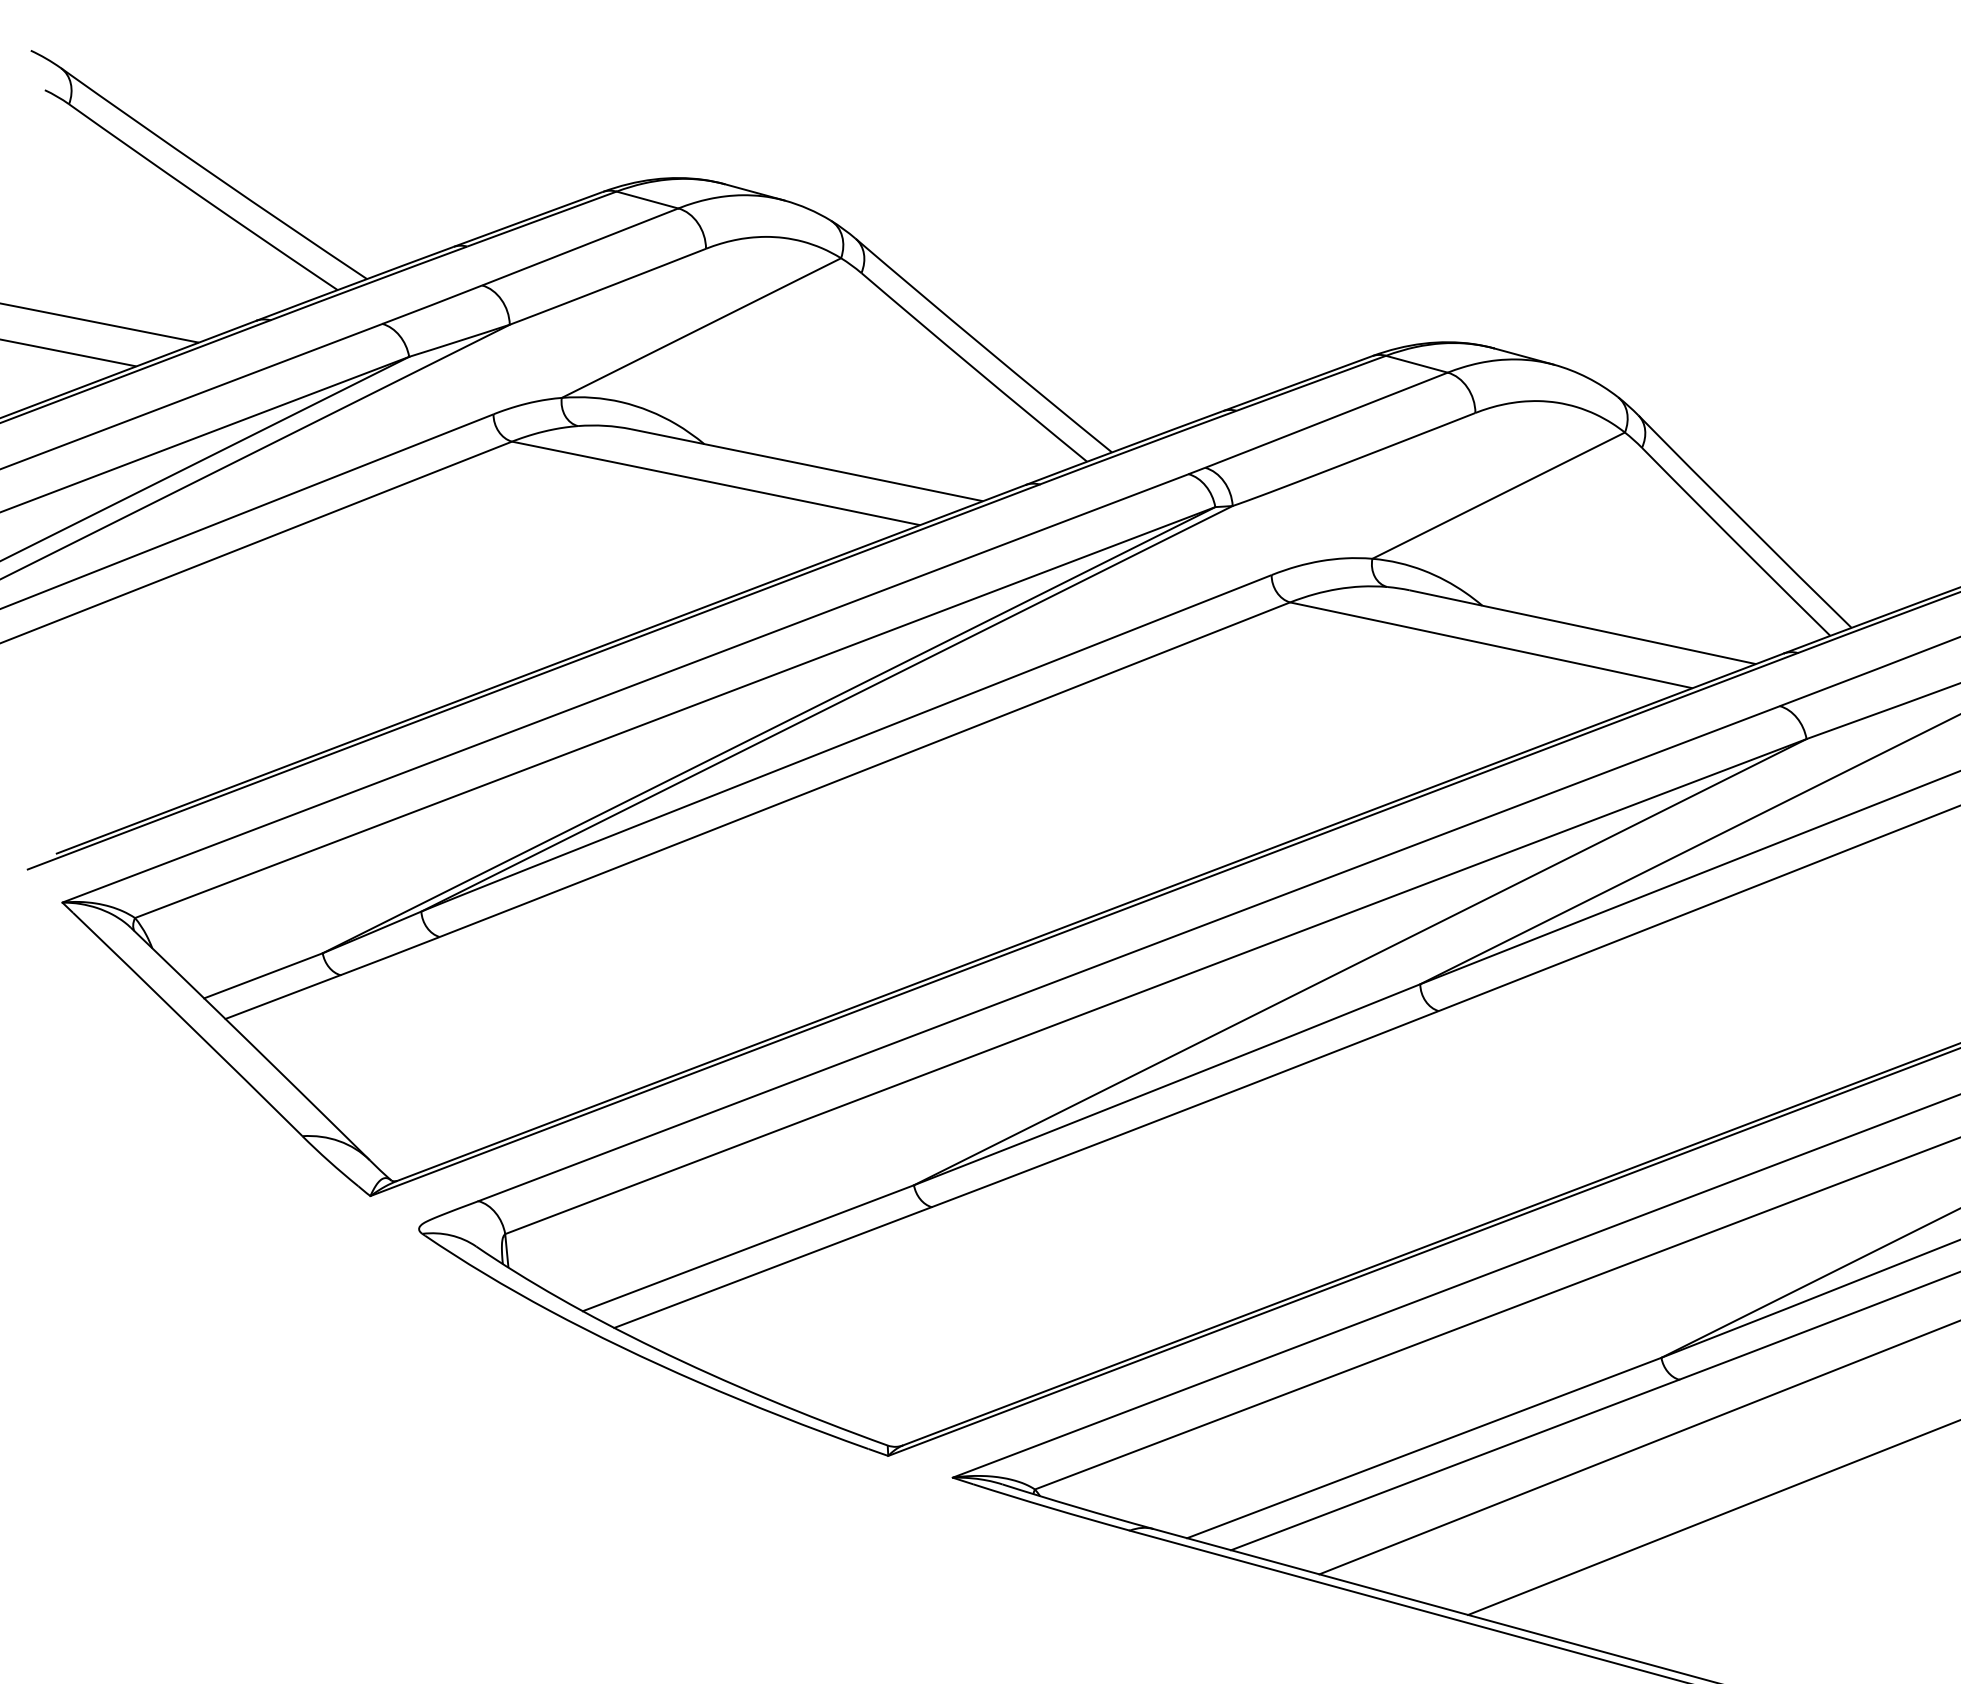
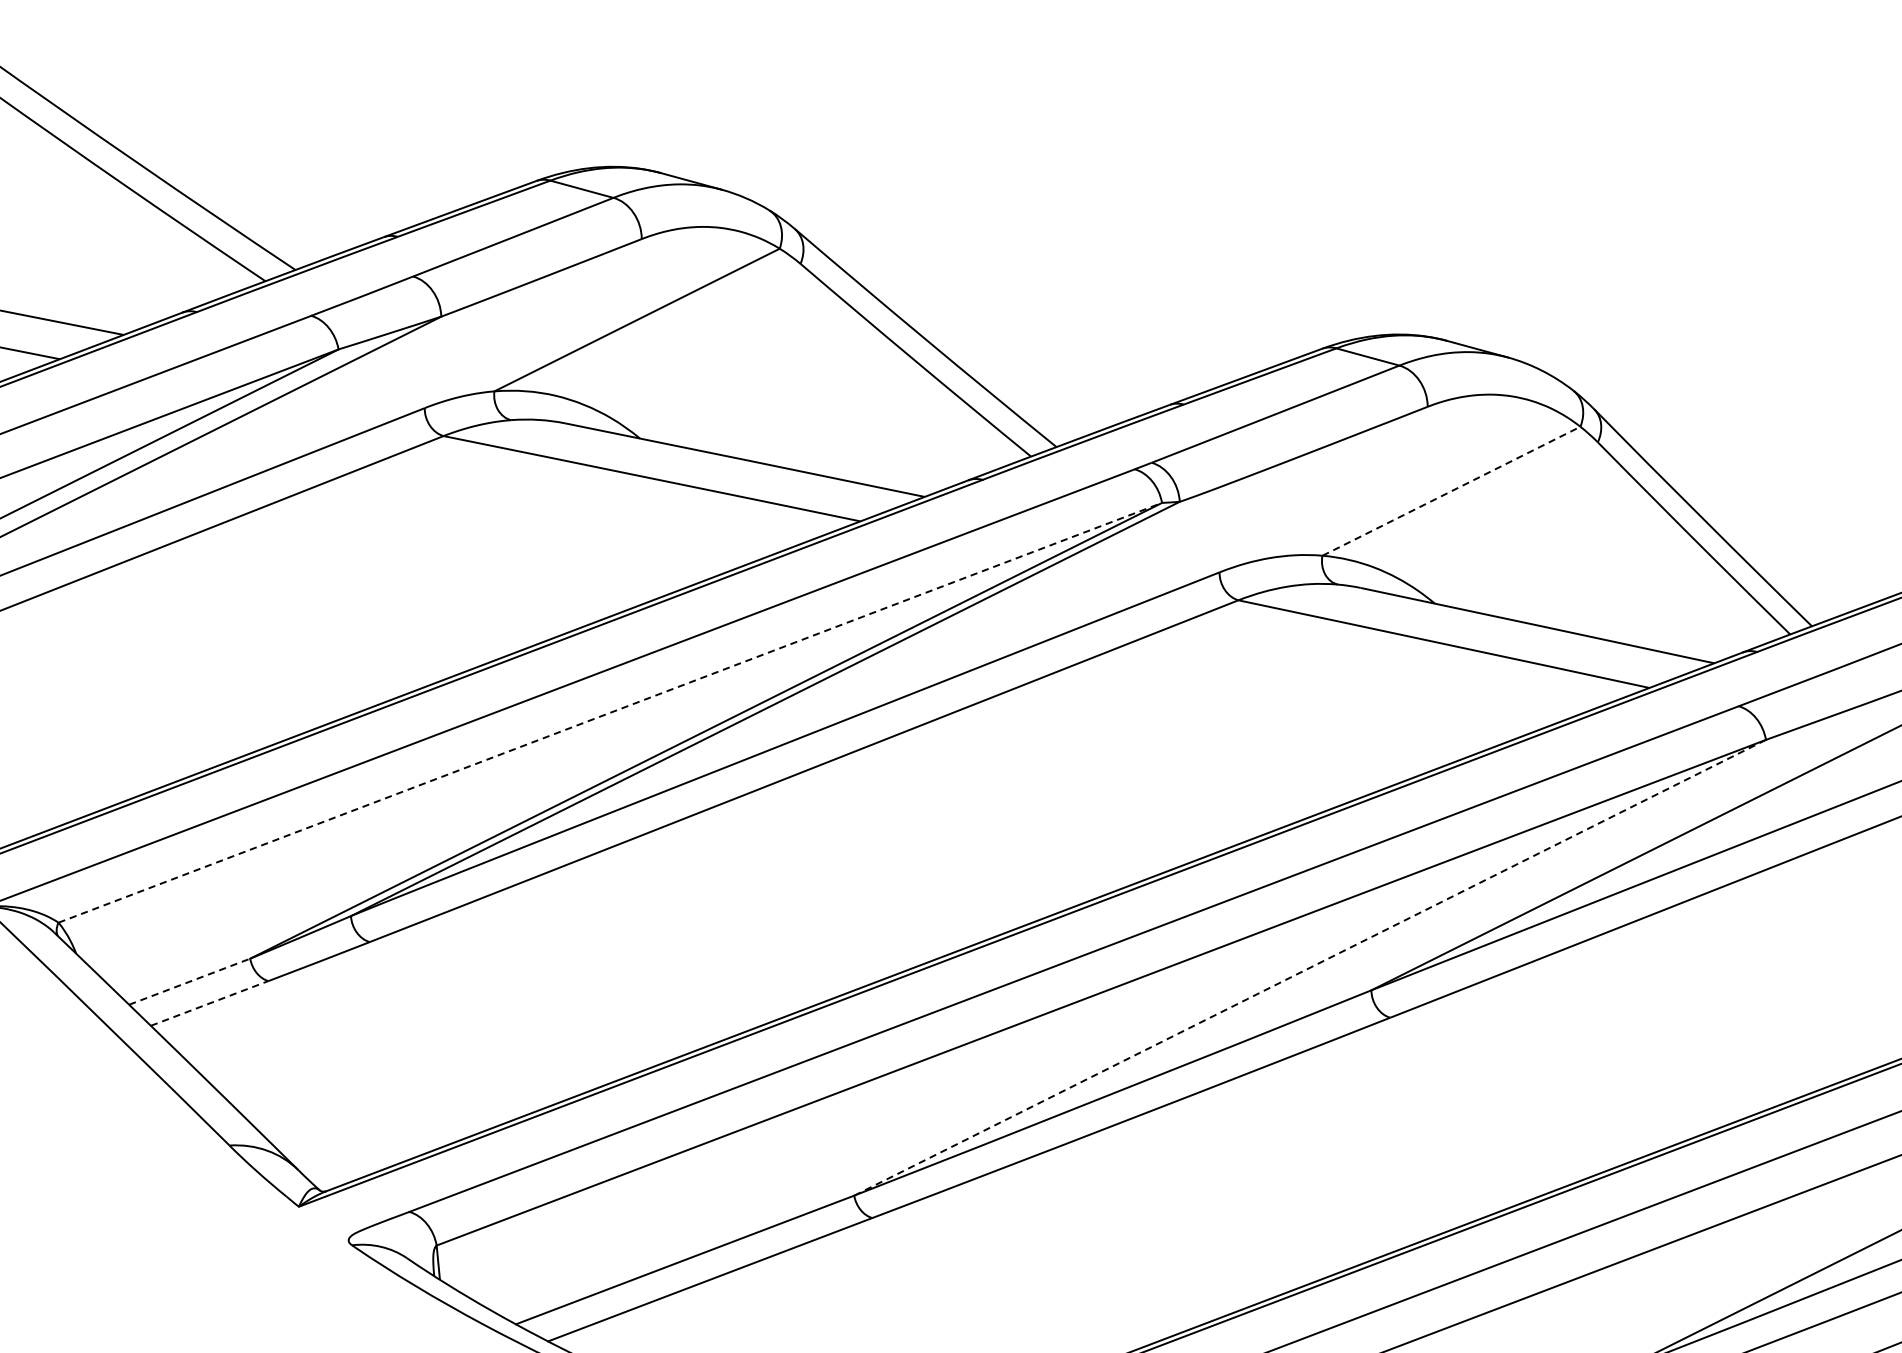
line: (1499, 495) -> (1452, 491), solid -> dashed
line: (675, 712) -> (610, 712), solid -> dashed
line: (1360, 962) -> (1310, 968), solid -> dashed
line: (263, 975) -> (189, 981), solid -> dashed
line: (283, 997) -> (210, 1003), solid -> dashed

